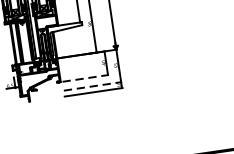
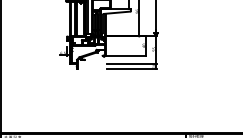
line: (85, 78) -> (126, 56), dashed -> solid
line: (92, 85) -> (131, 63), dashed -> solid

